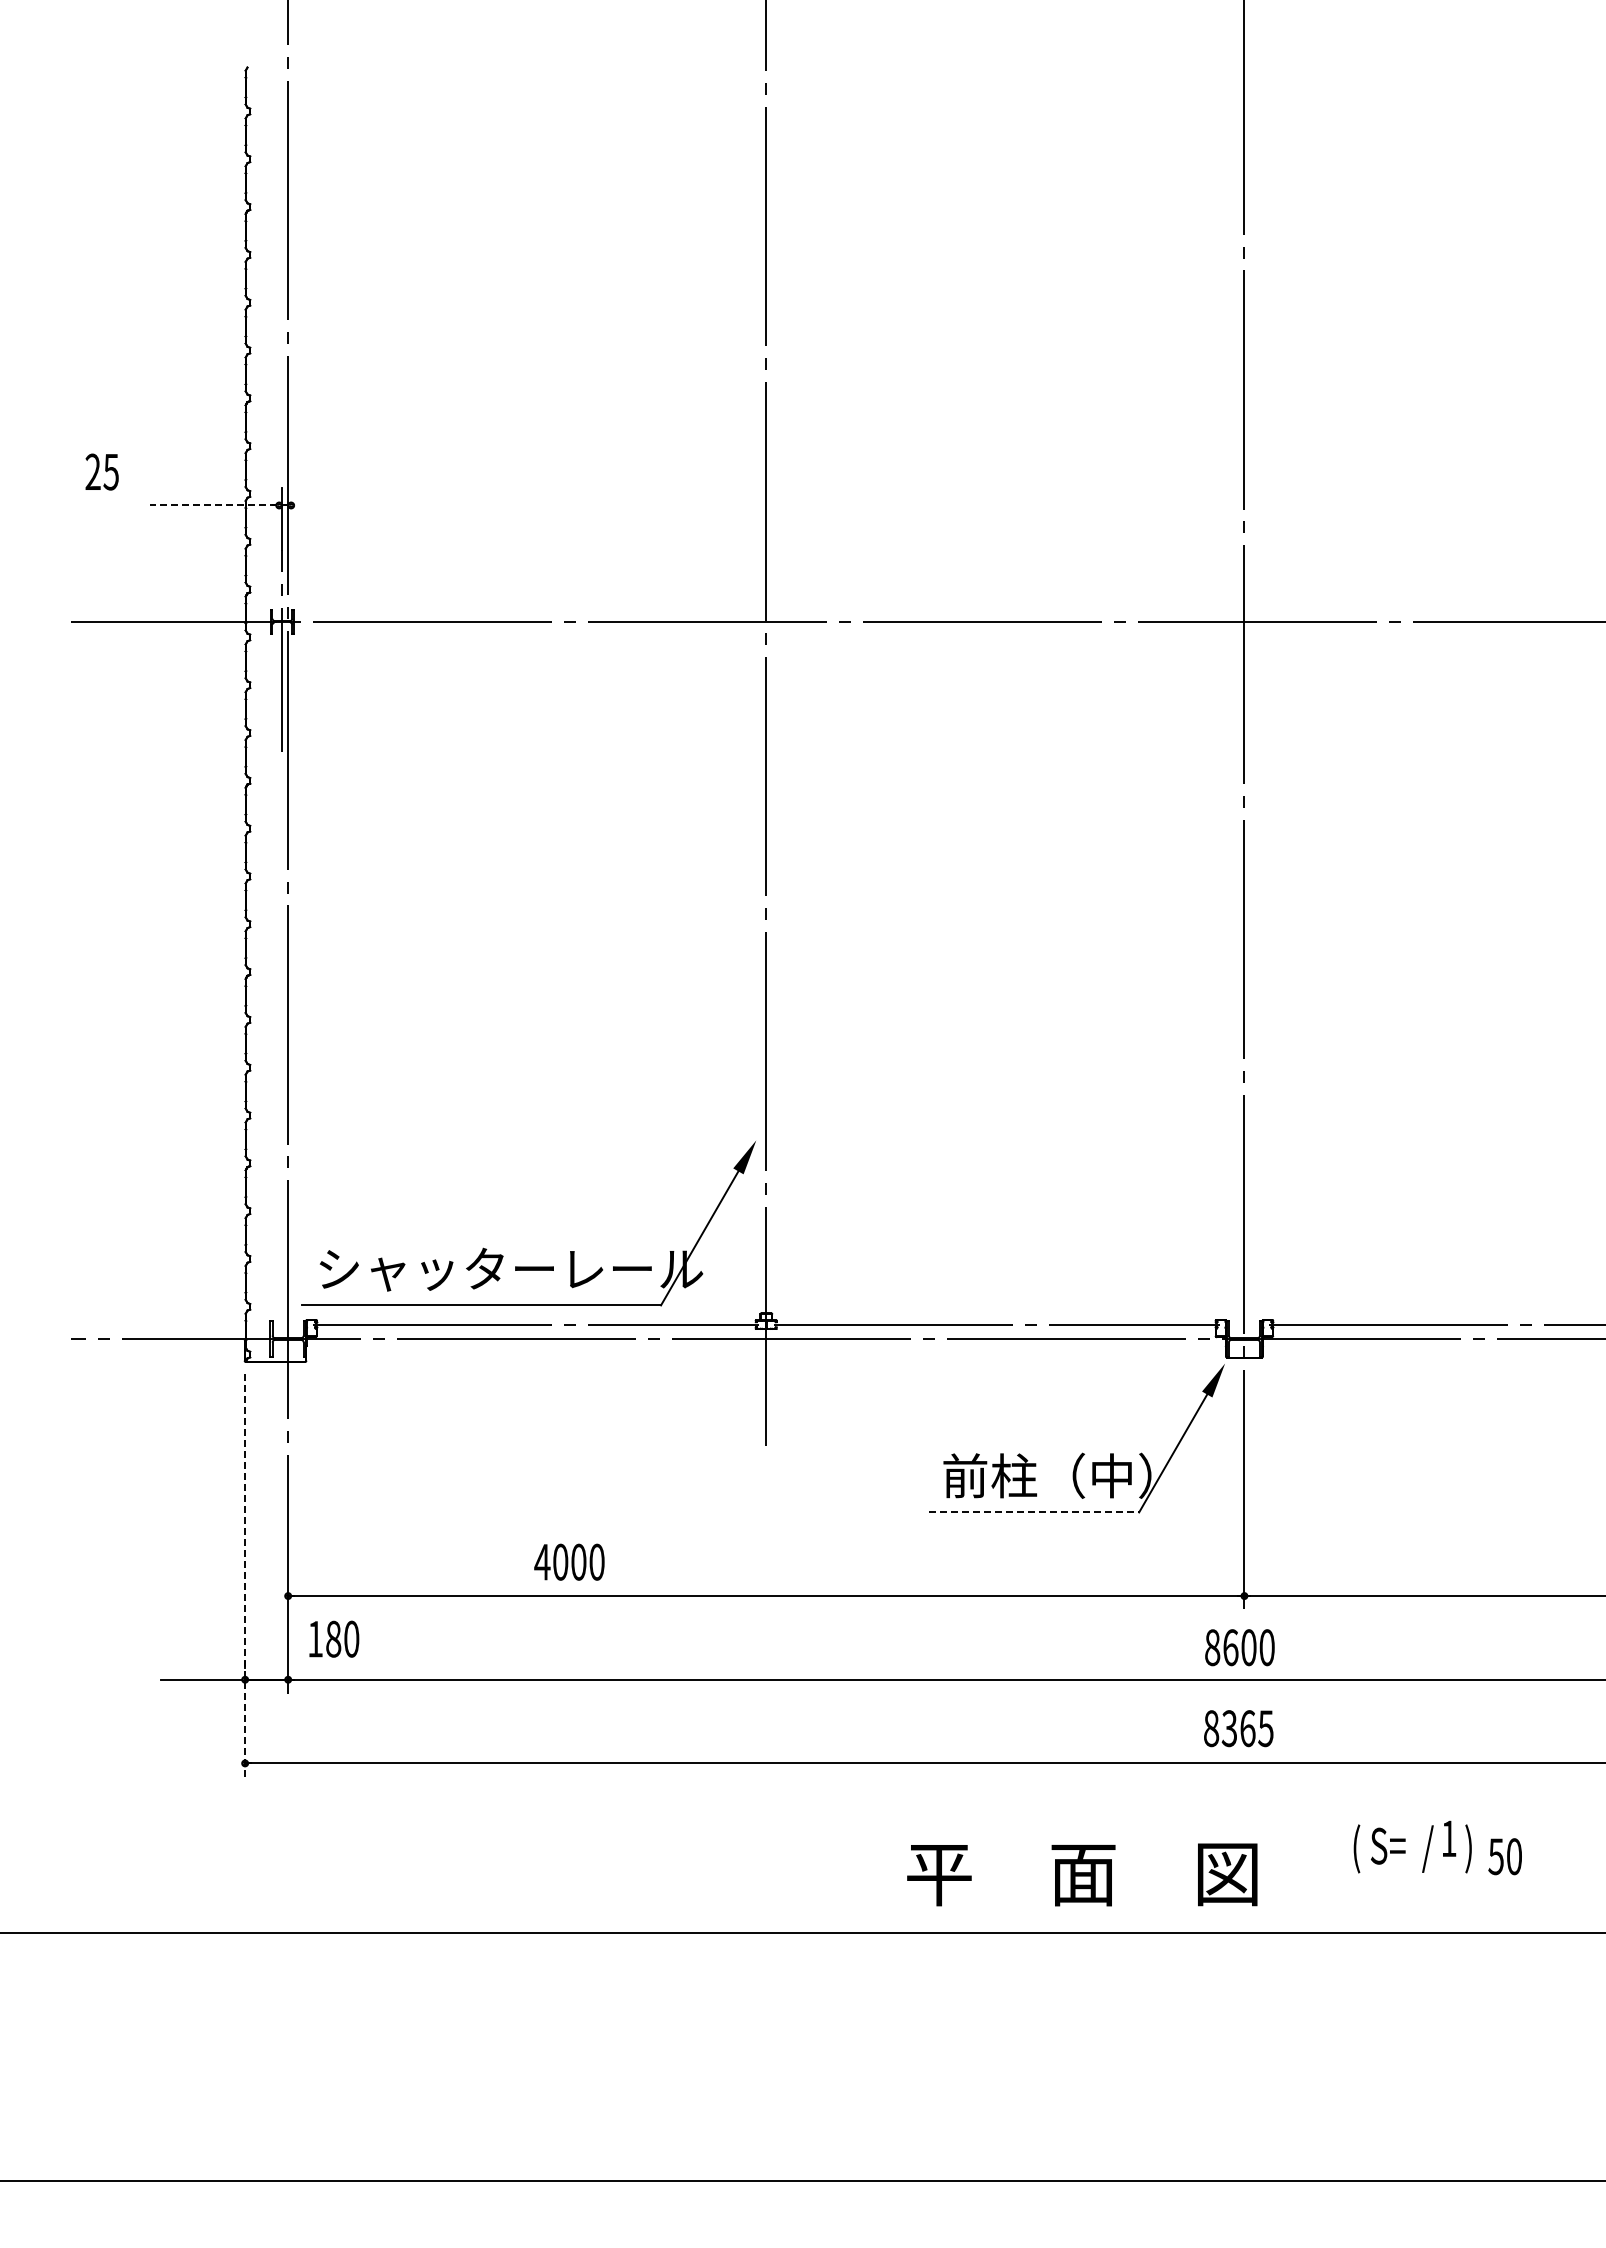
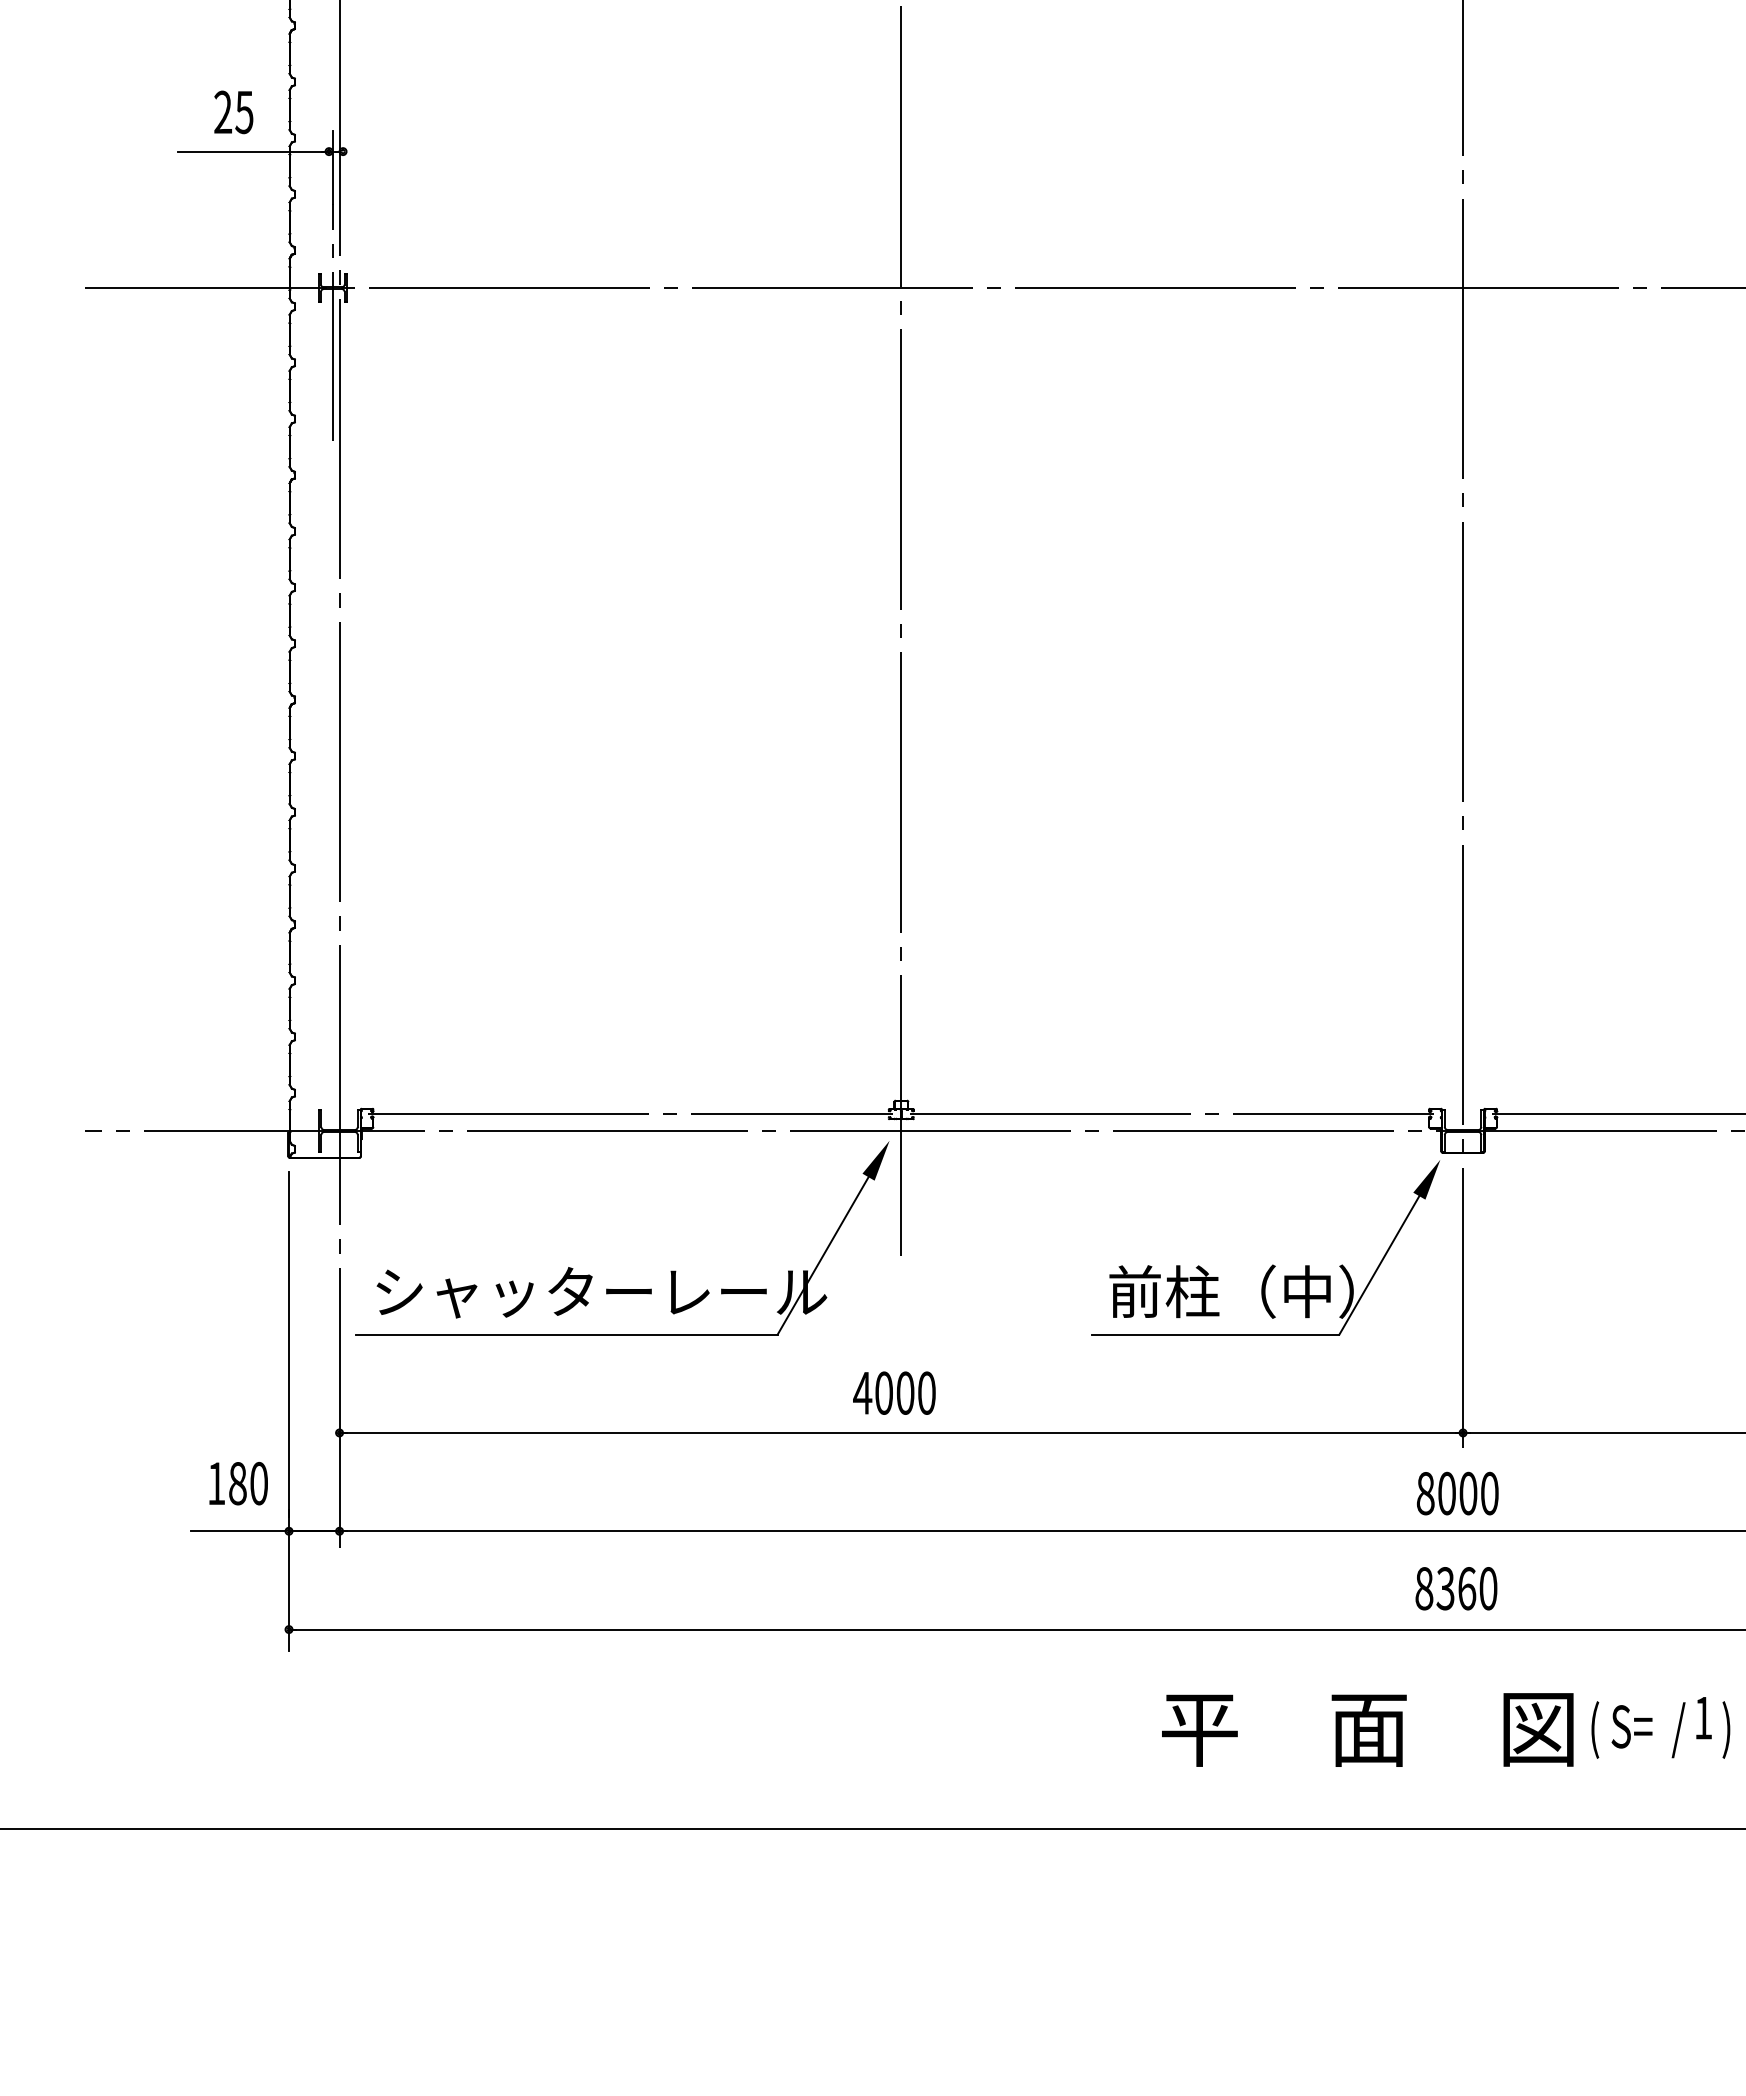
text: (101, 471) -> (233, 111), moved
line: (219, 505) -> (258, 151), dashed -> solid
part: (503, 1255) -> (592, 1276), moved
line: (1034, 1512) -> (1216, 1334), dashed -> solid
text: (569, 1561) -> (894, 1392), moved
line: (245, 1577) -> (289, 1411), dashed -> solid
text: (334, 1638) -> (238, 1482), moved
text: (1230, 1647) -> (1446, 1493), 8600 -> 8000
text: (1265, 1728) -> (1487, 1588), 8365 -> 8360
text: (1082, 1874) -> (1367, 1729), moved

